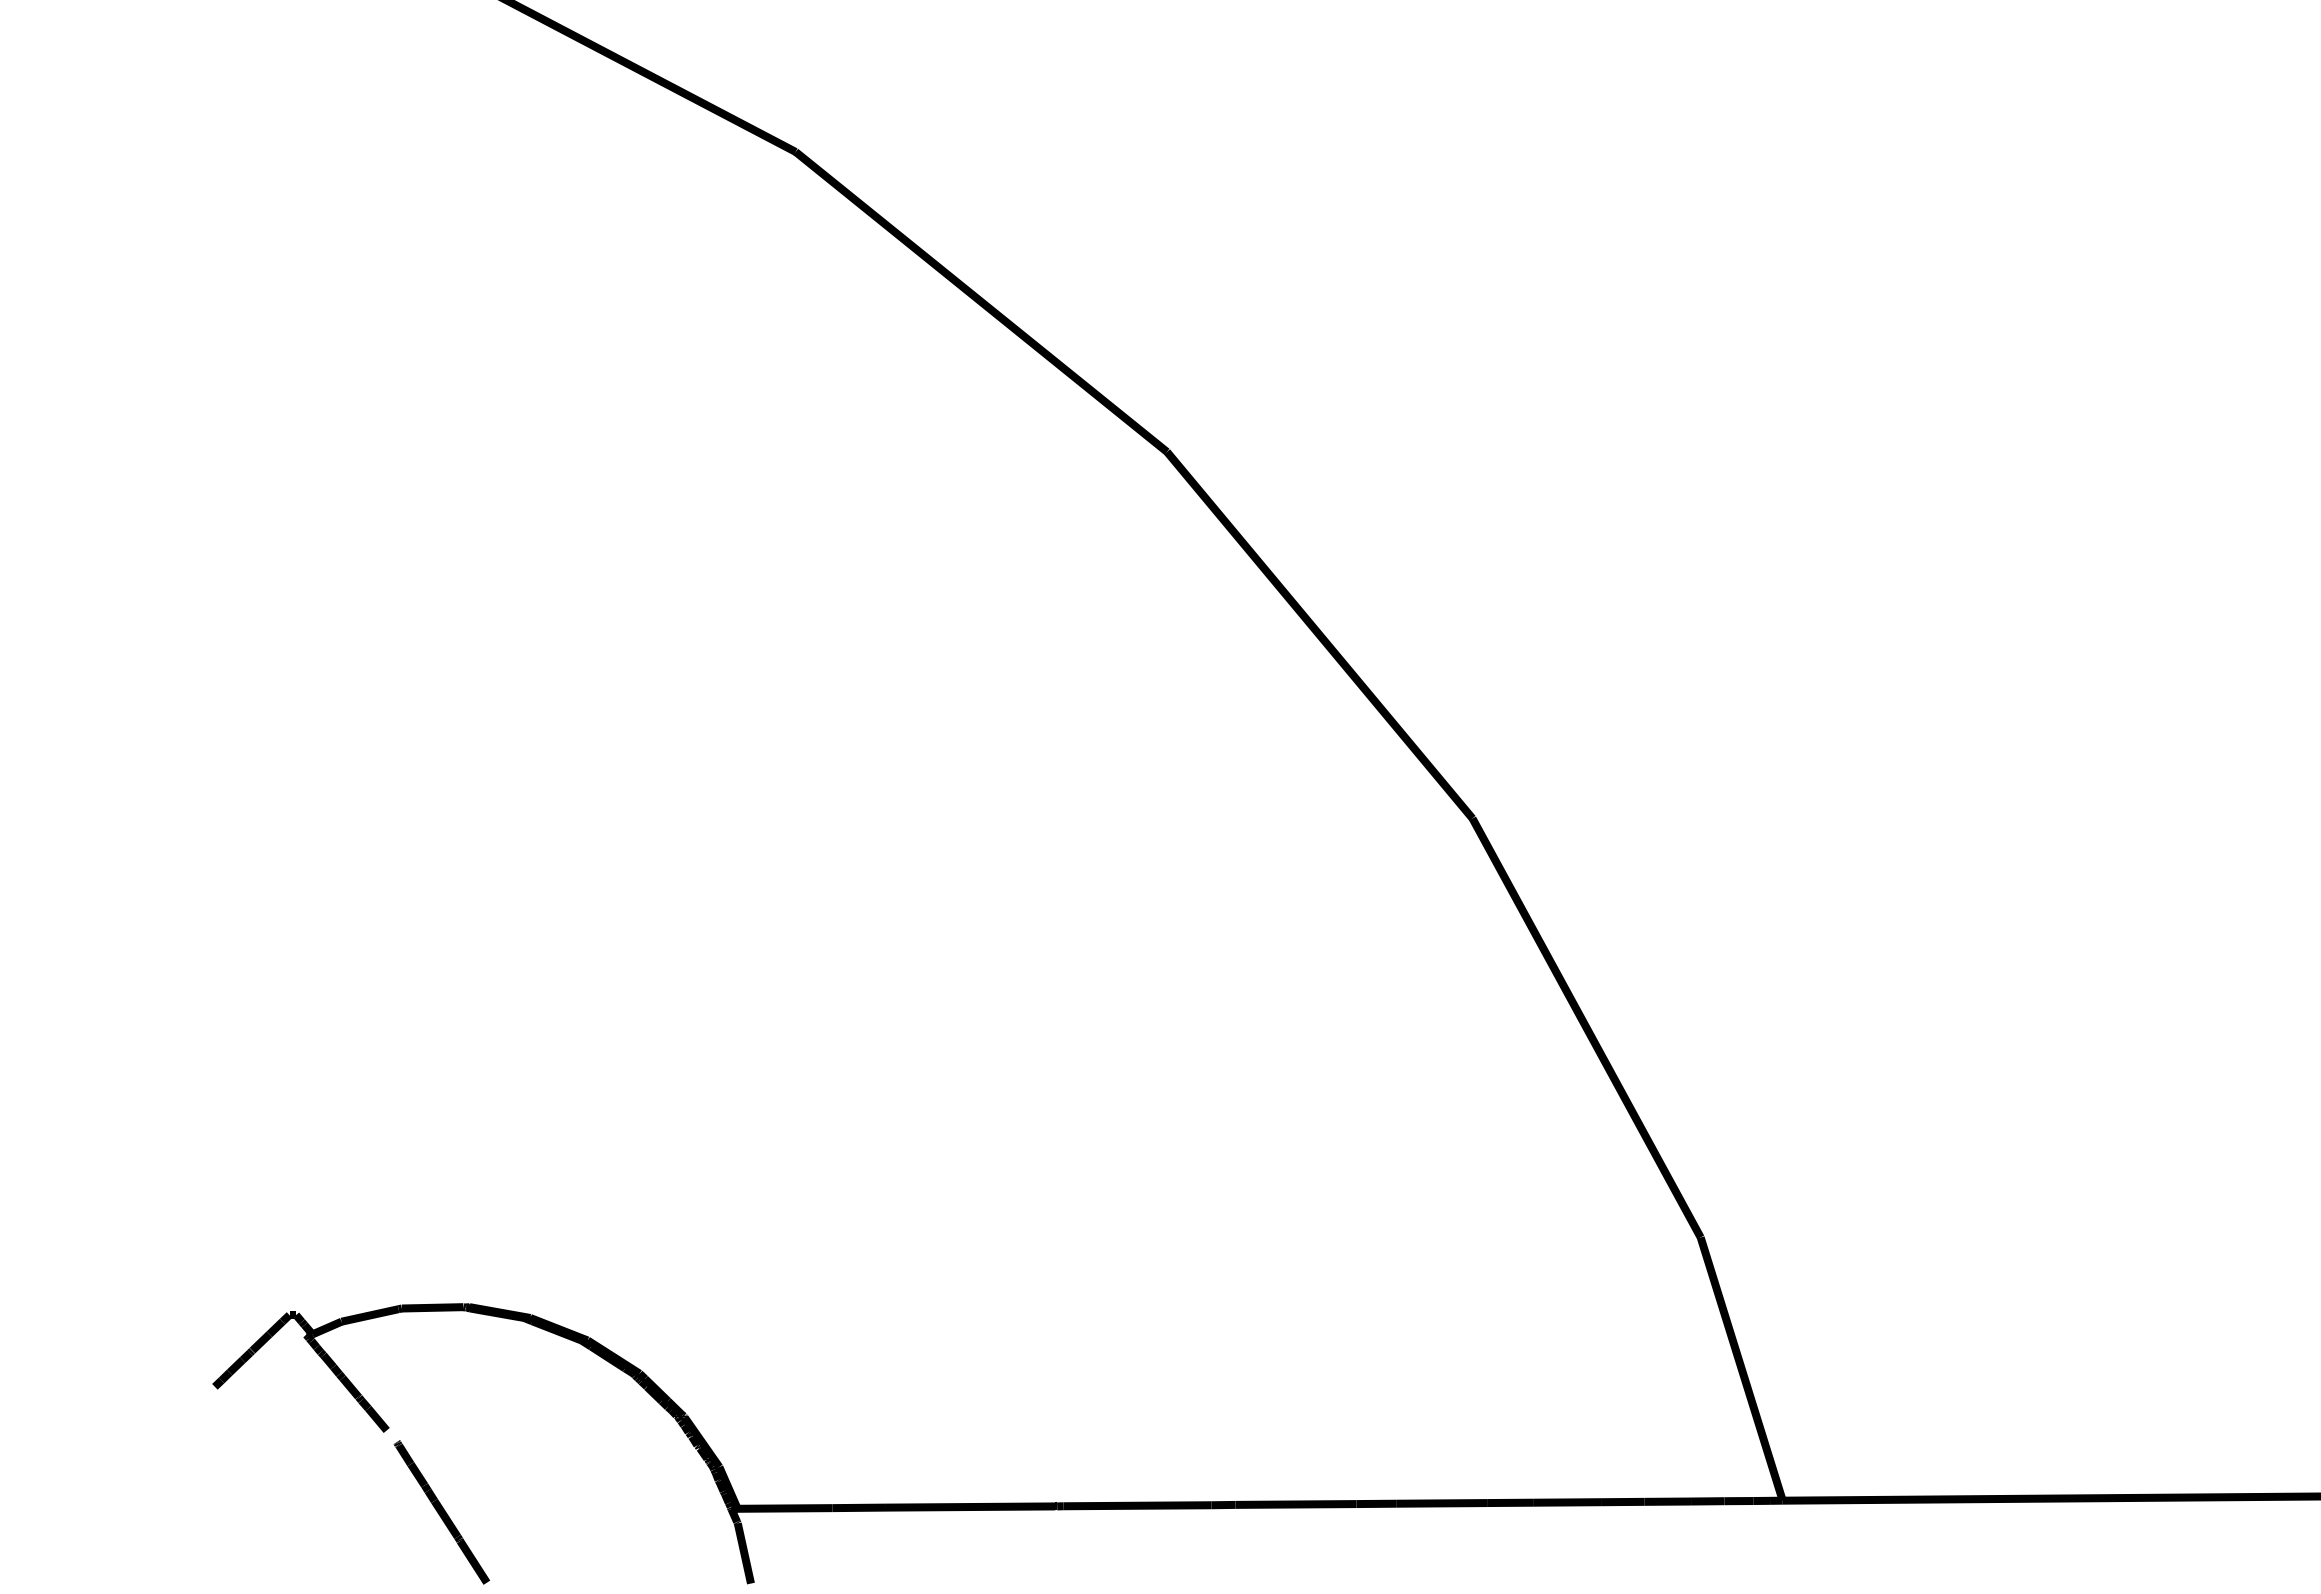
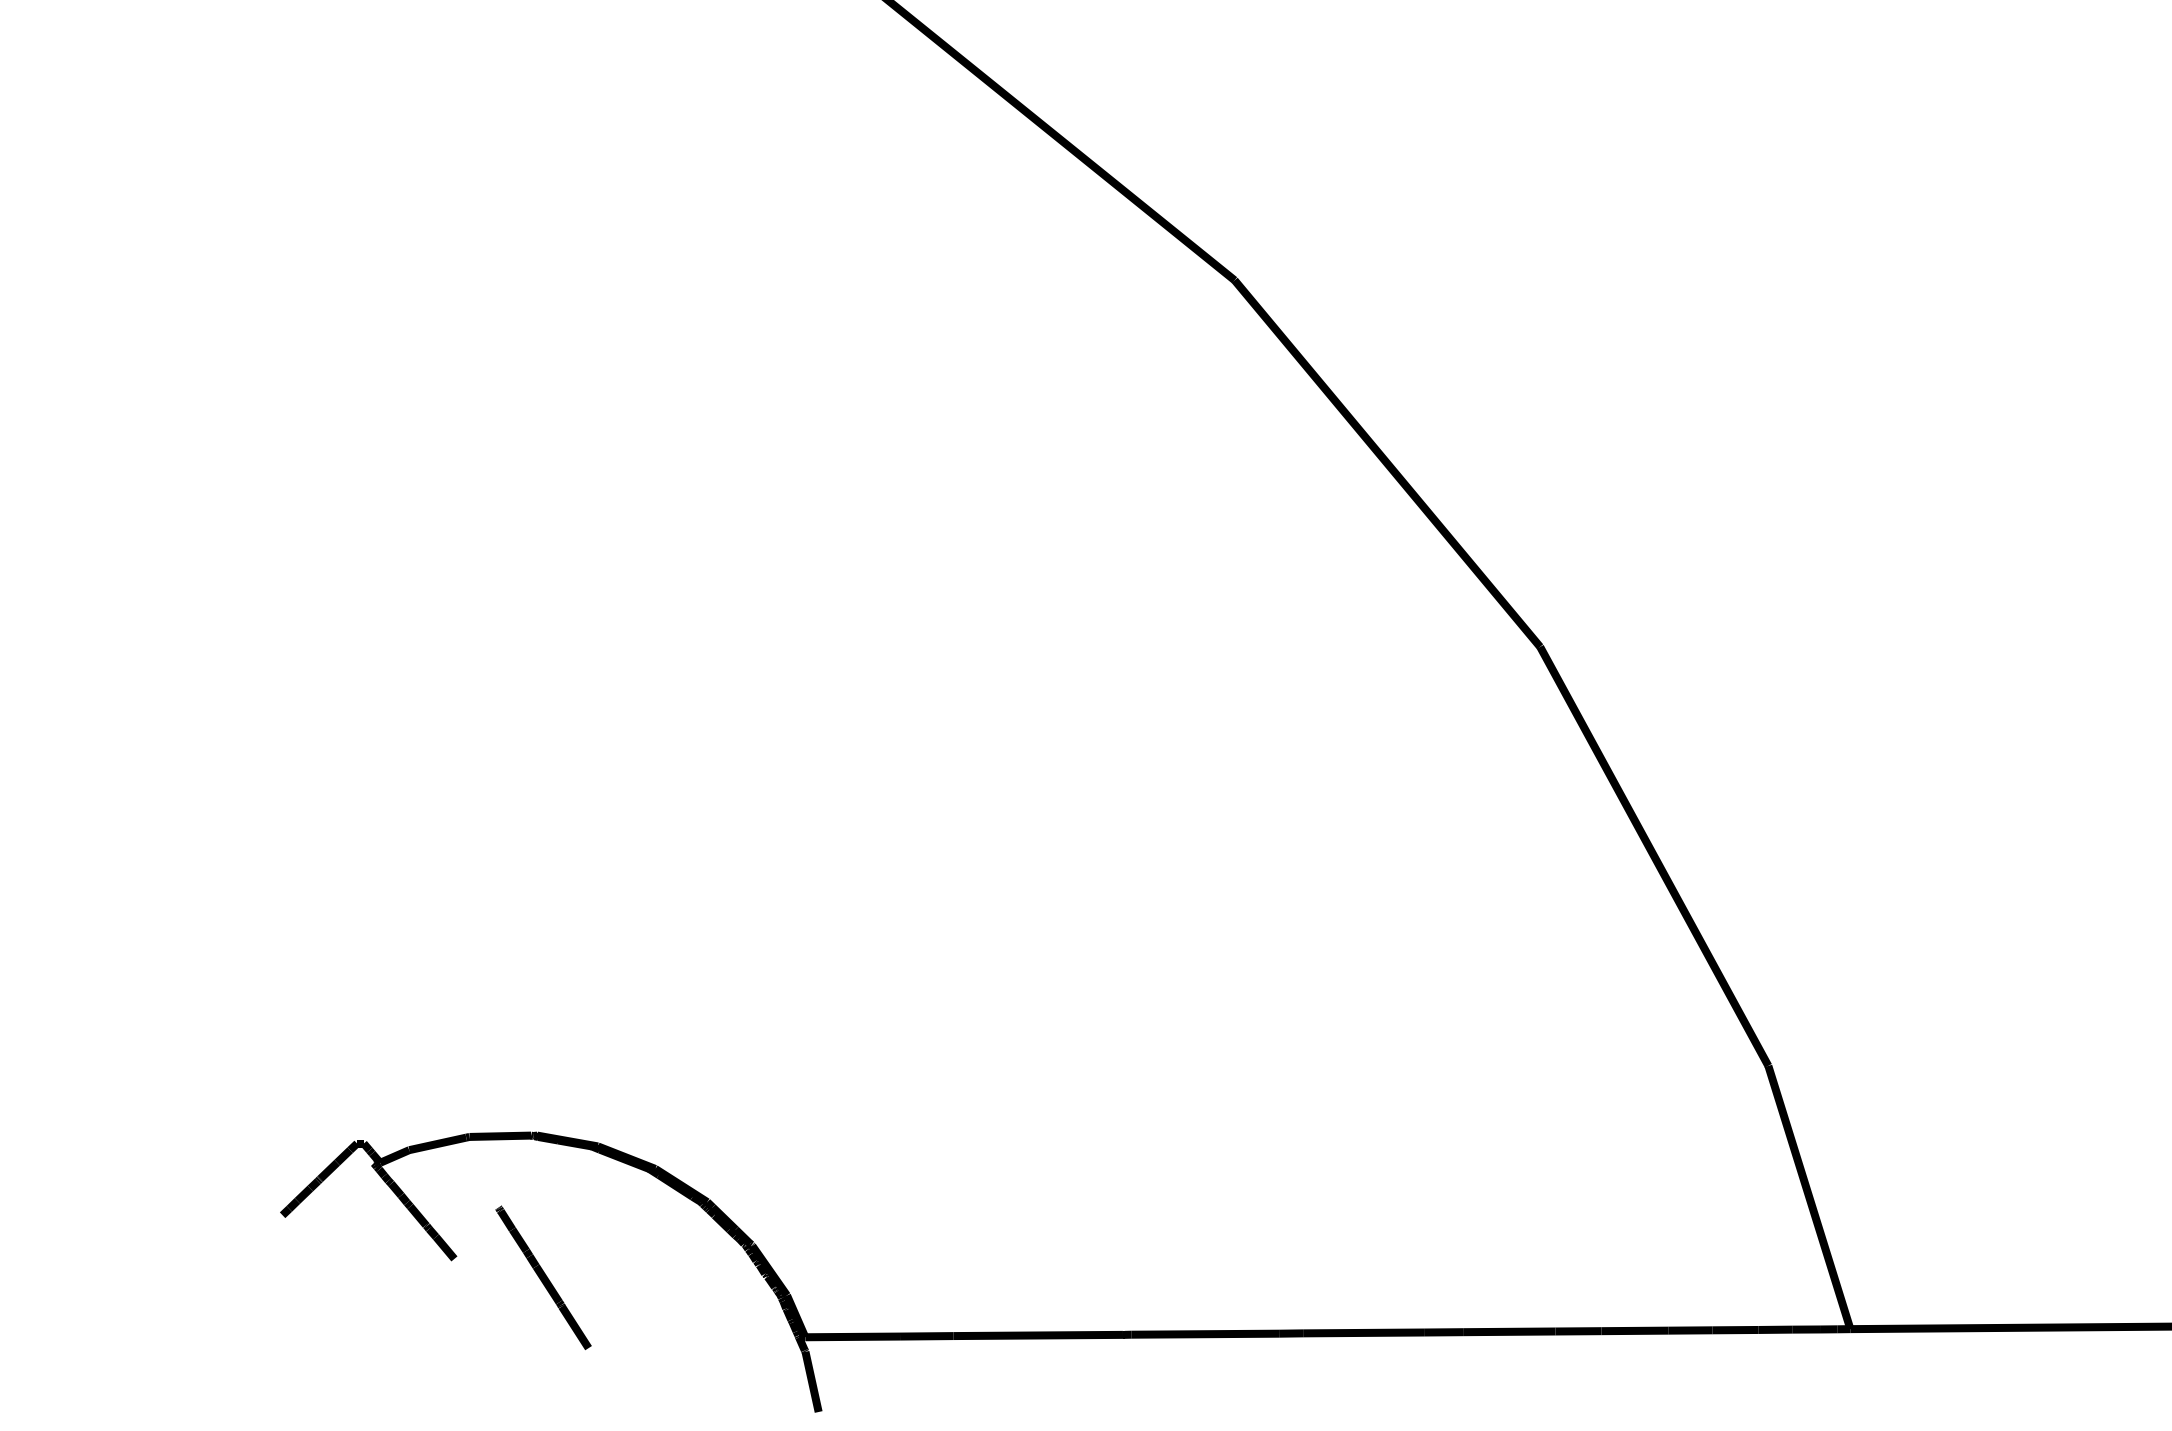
part: (441, 1512) -> (543, 1277), moved

